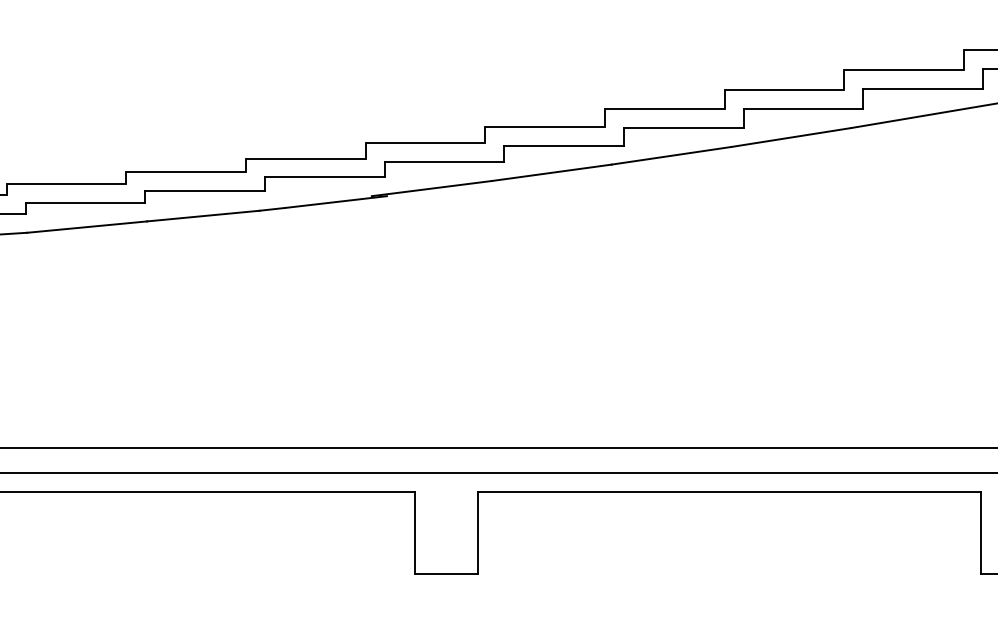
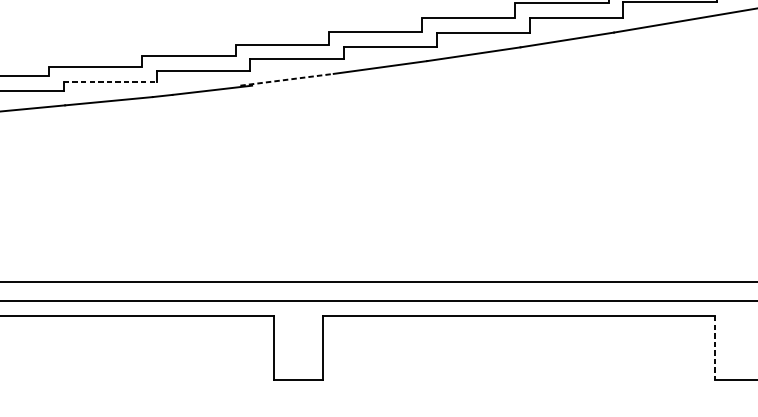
line: (432, 188) -> (287, 79), solid -> dashed
line: (205, 191) -> (110, 82), solid -> dashed
line: (981, 532) -> (715, 347), solid -> dashed

